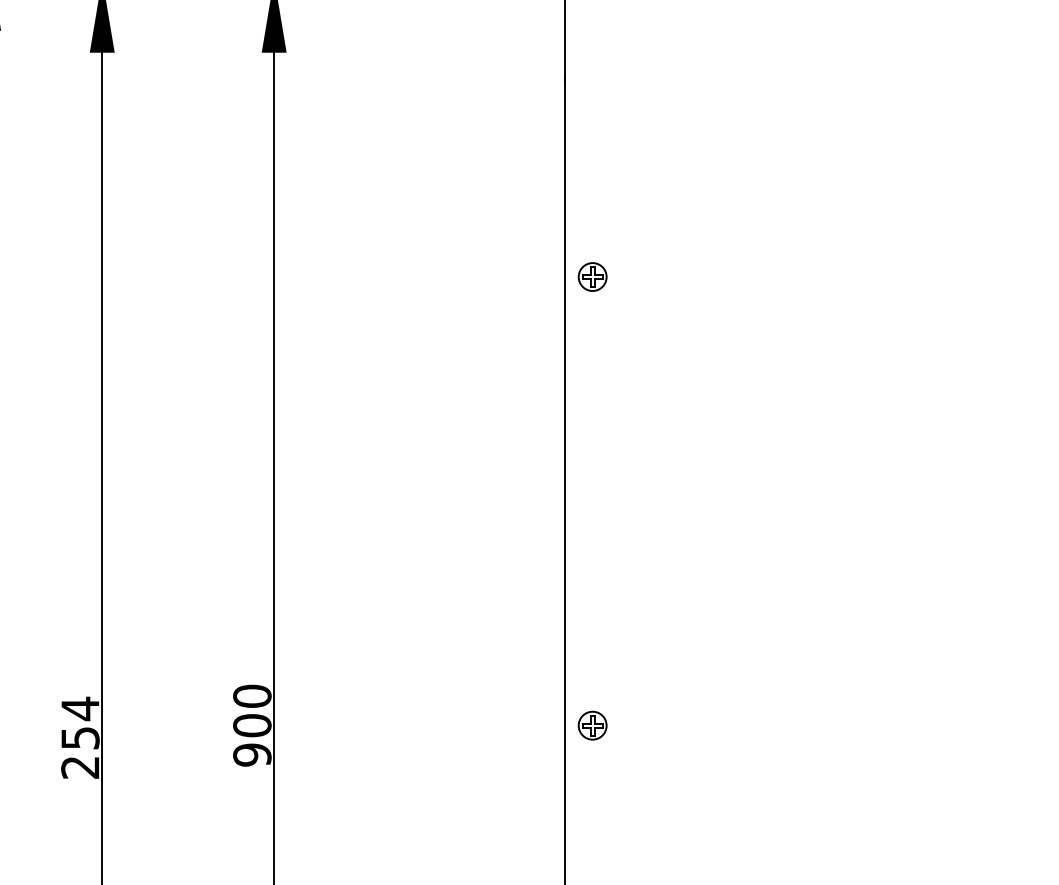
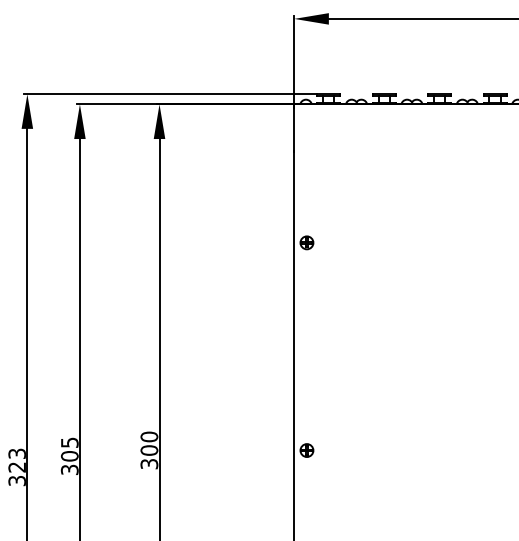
text: (79, 736) -> (69, 455), 254 -> 305
text: (252, 753) -> (149, 463), 900 -> 300

